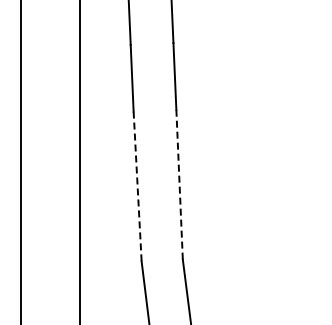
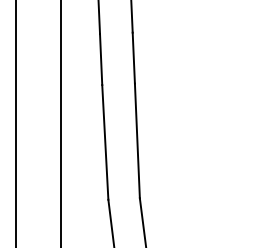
line: (179, 185) -> (137, 141), dashed -> solid
line: (137, 187) -> (105, 143), dashed -> solid

